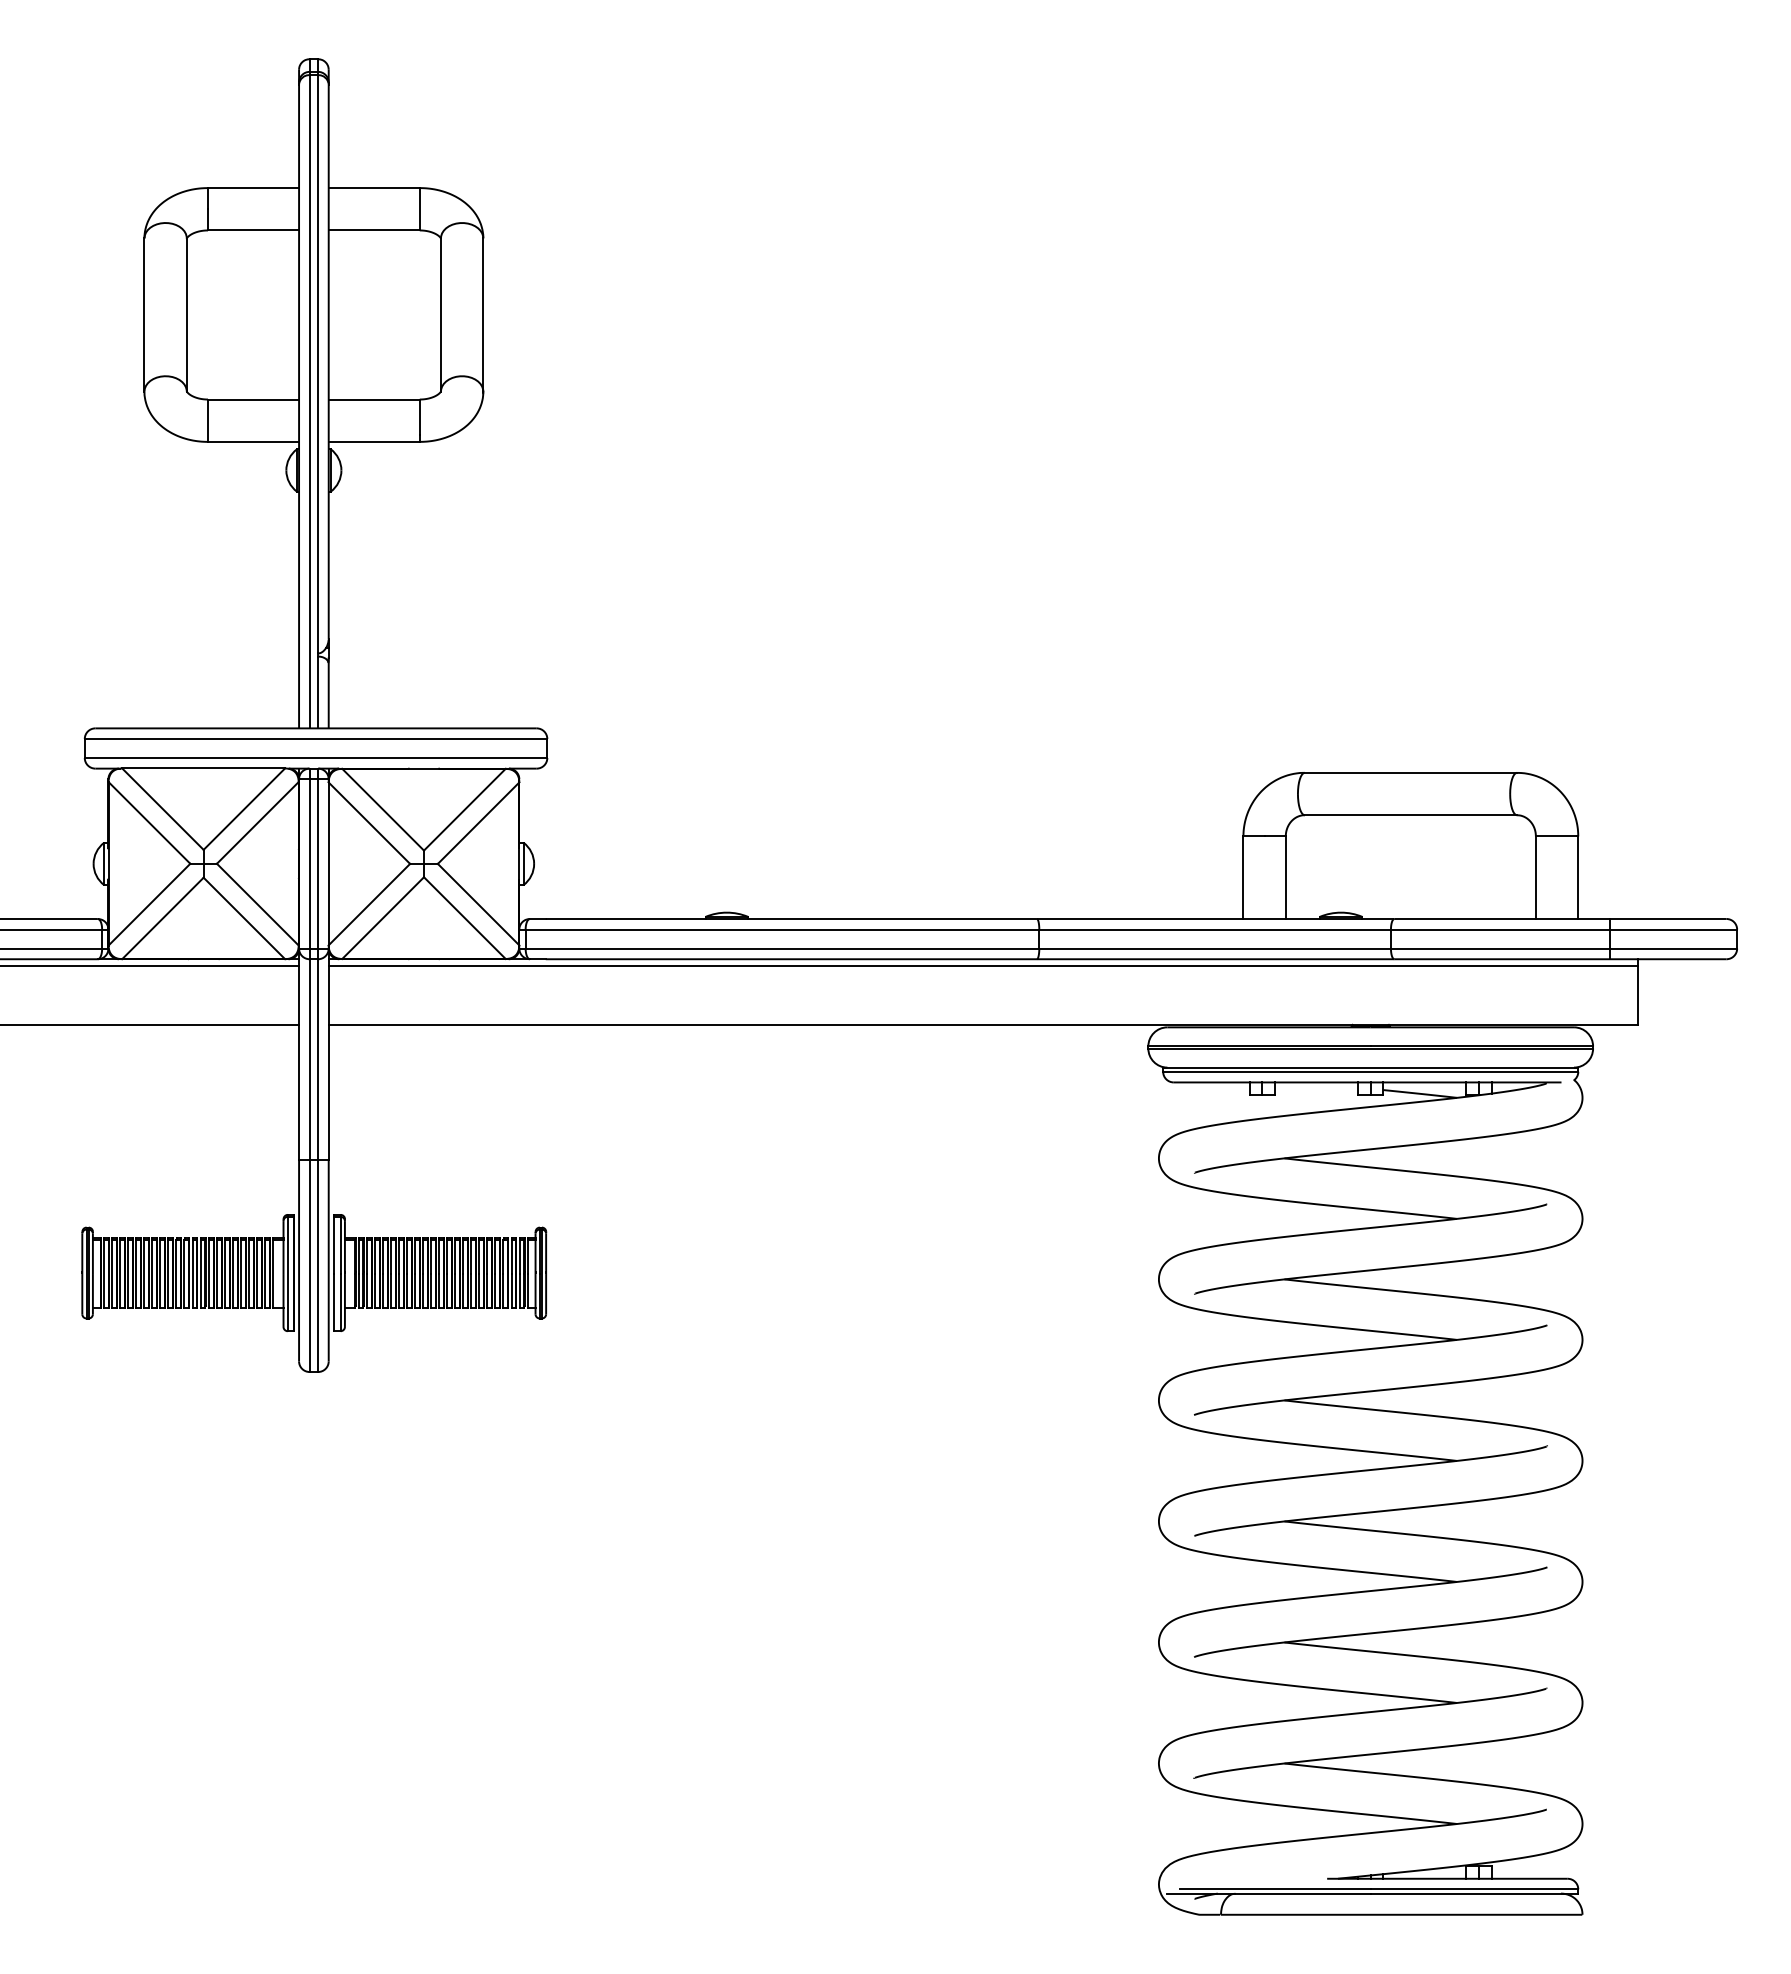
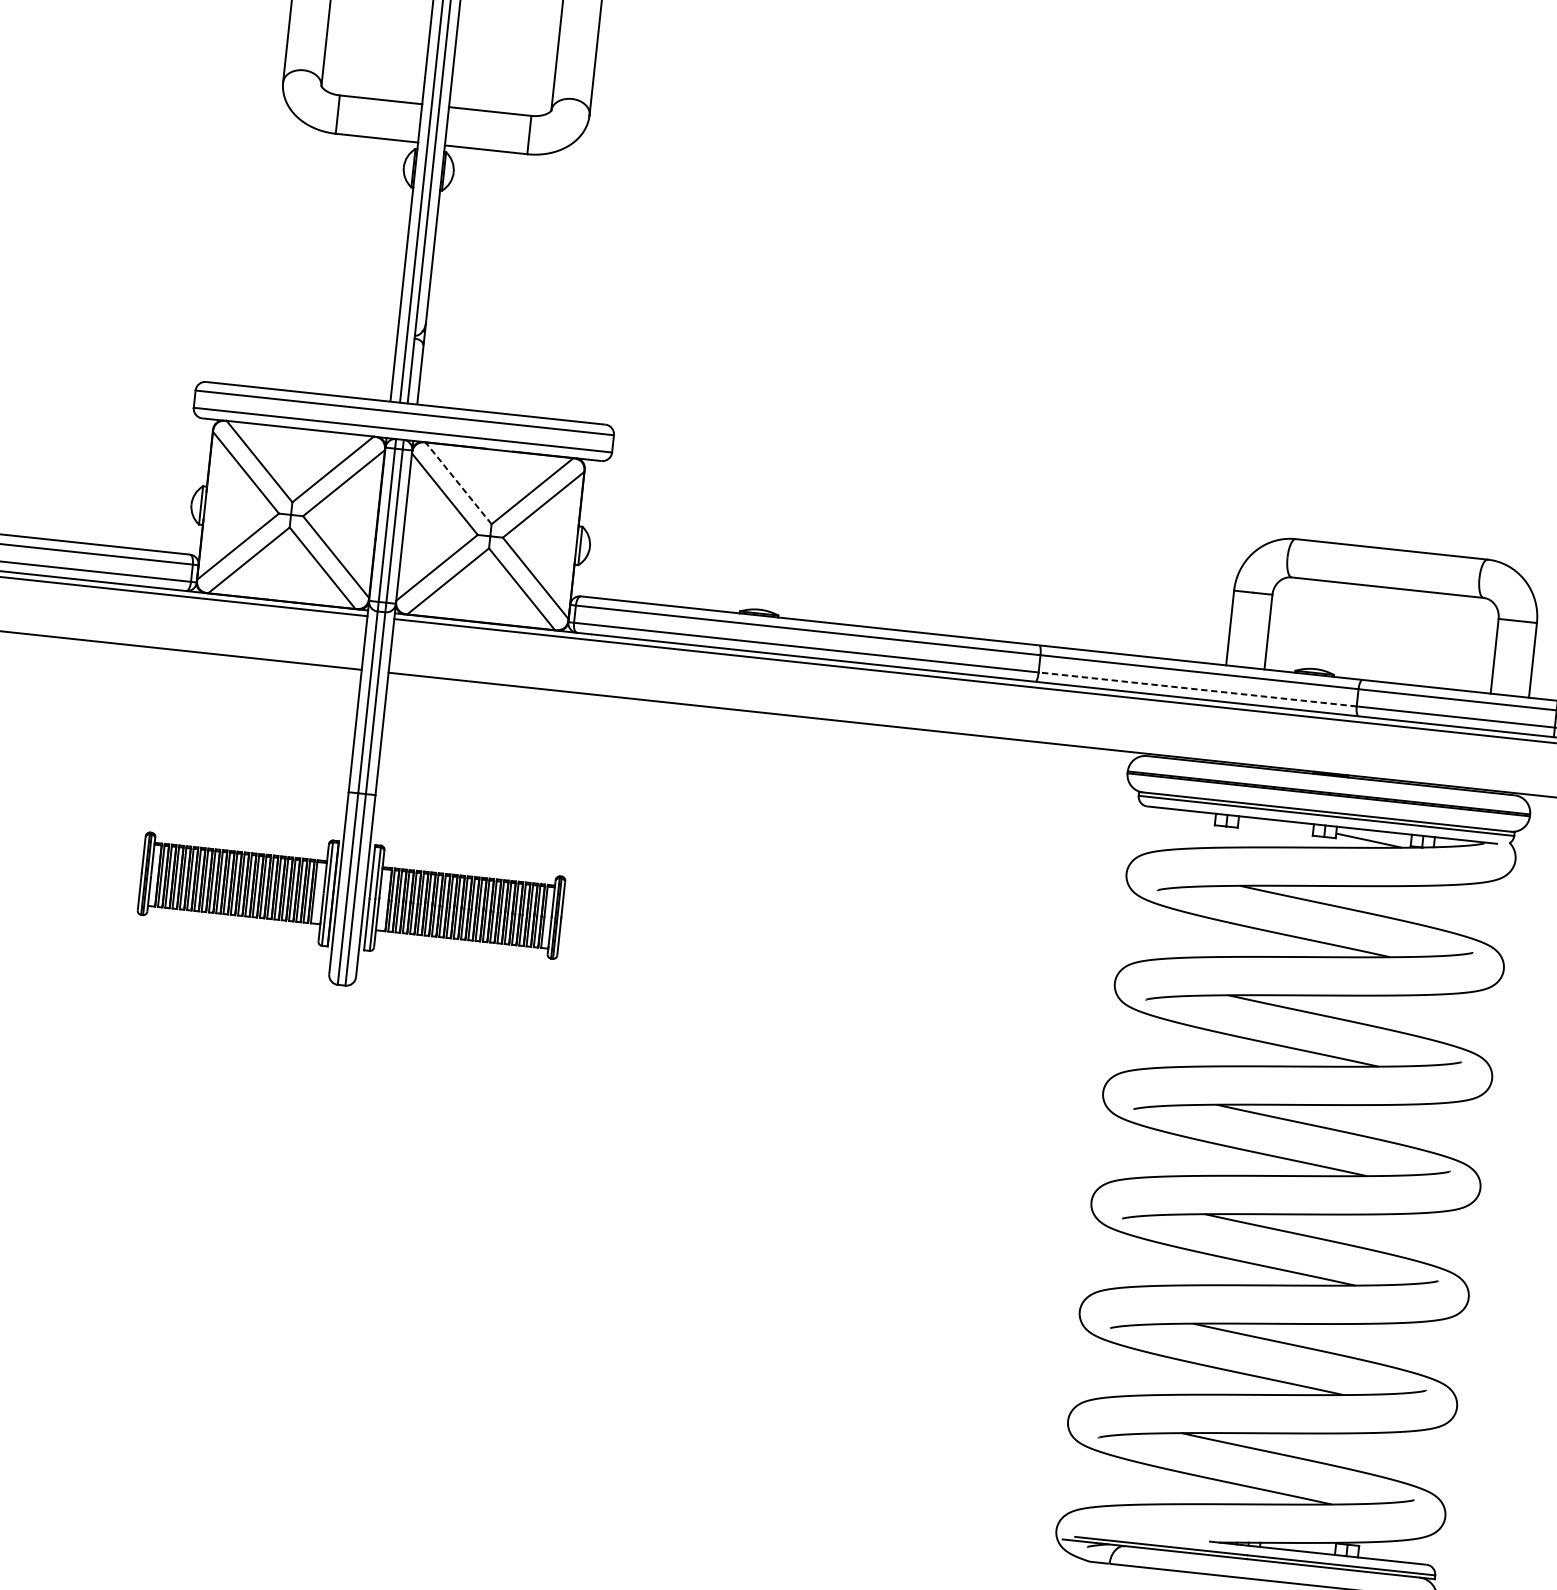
line: (383, 809) -> (458, 483), solid -> dashed
line: (1215, 948) -> (1198, 689), solid -> dashed

